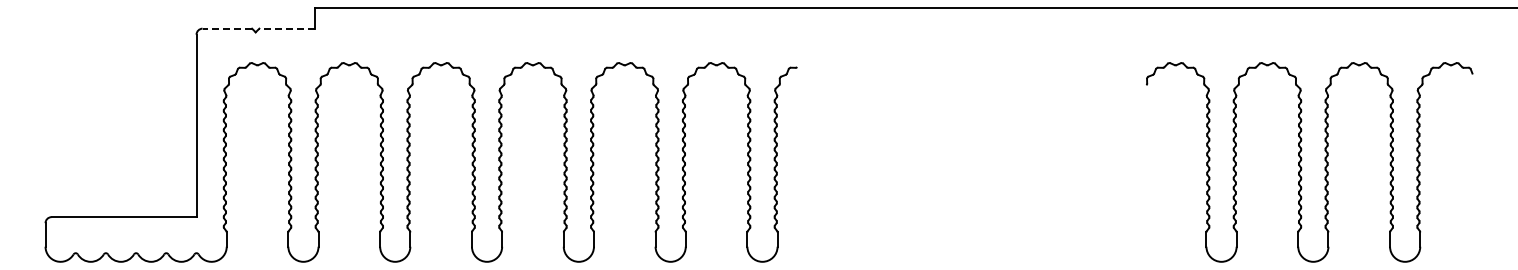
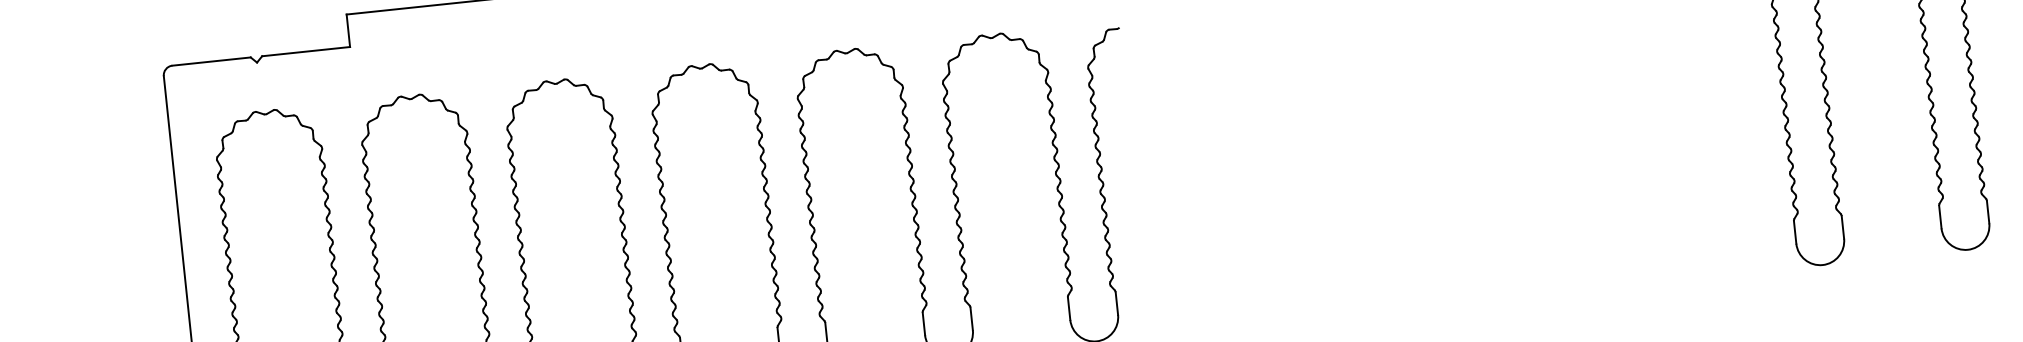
line: (227, 28) -> (211, 61), dashed -> solid
line: (287, 28) -> (306, 51), dashed -> solid

